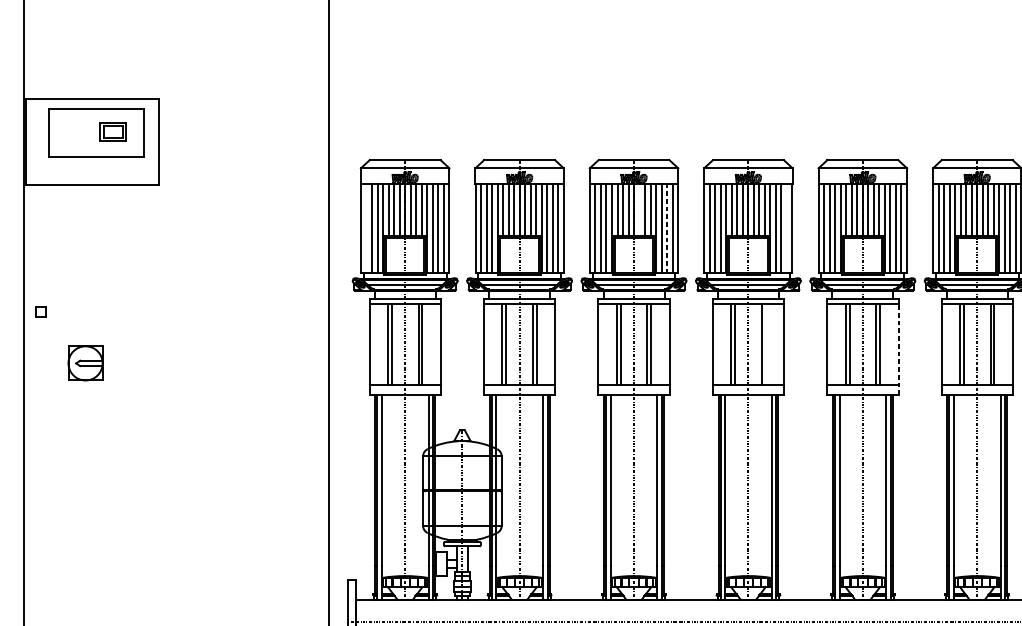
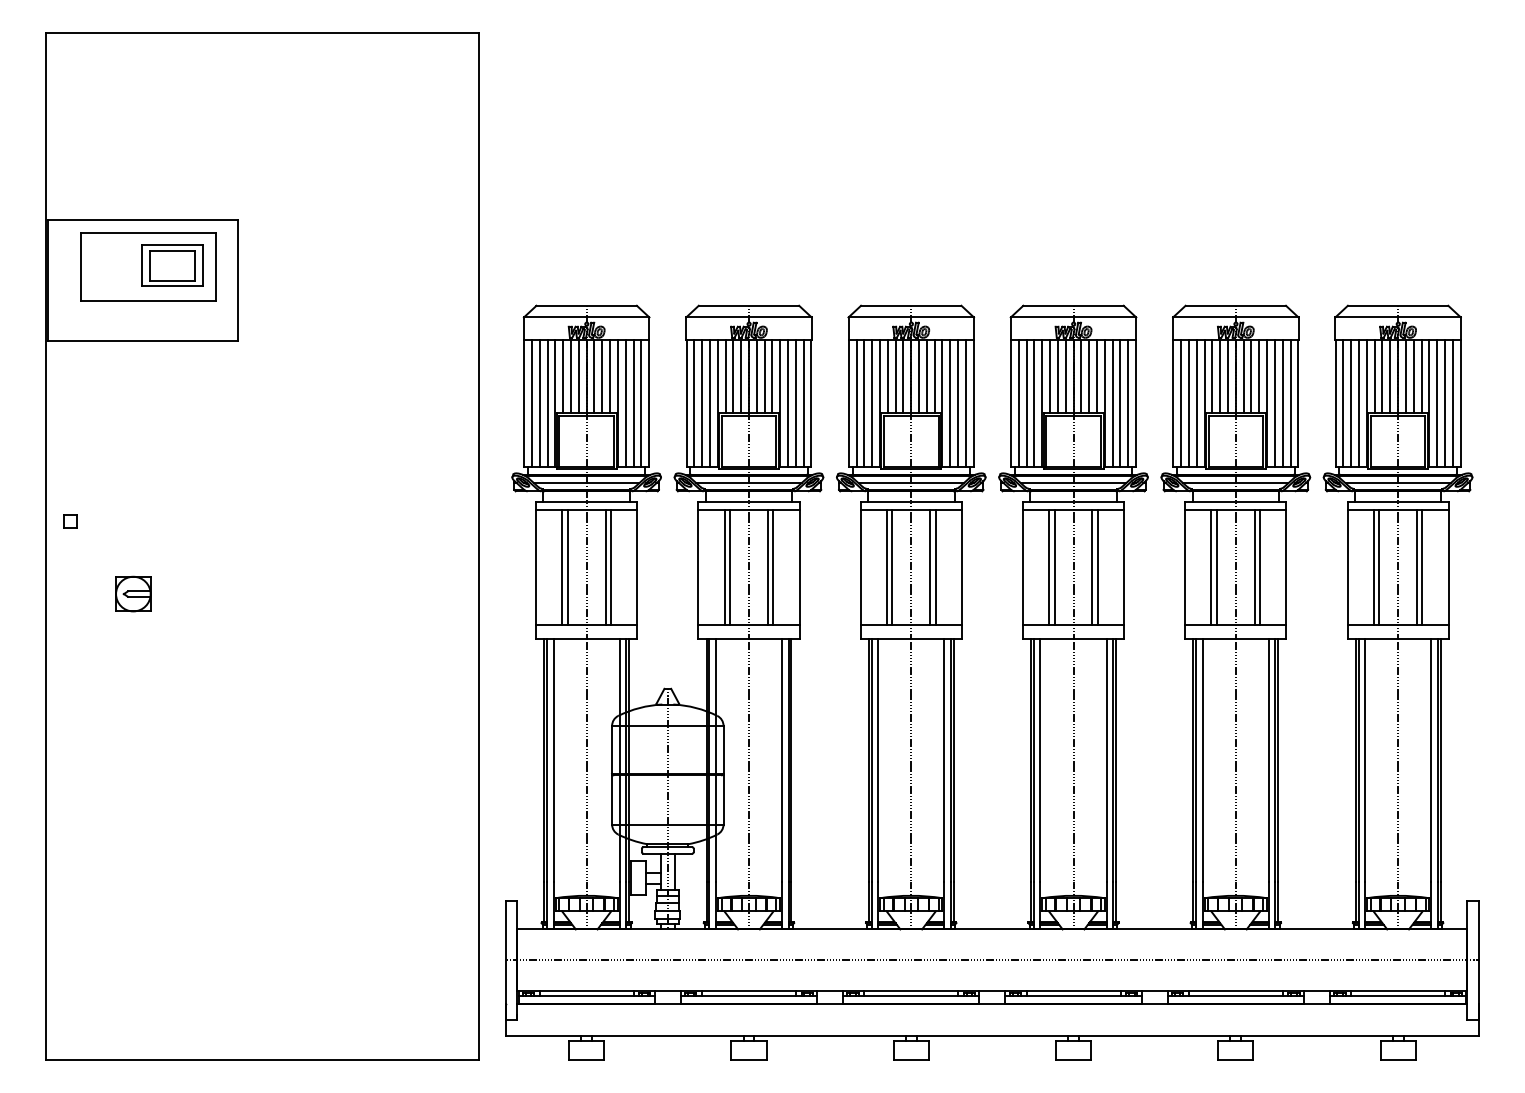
part: (113, 131) -> (172, 265), size x1.67
line: (639, 209) -> (919, 376), added
line: (366, 228) -> (532, 402), added
line: (667, 228) -> (958, 402), dashed -> solid
line: (787, 228) -> (1128, 402), added
line: (765, 343) -> (1097, 566), added
line: (898, 349) -> (1286, 574), dashed -> solid
part: (85, 362) -> (133, 593), size x0.71

